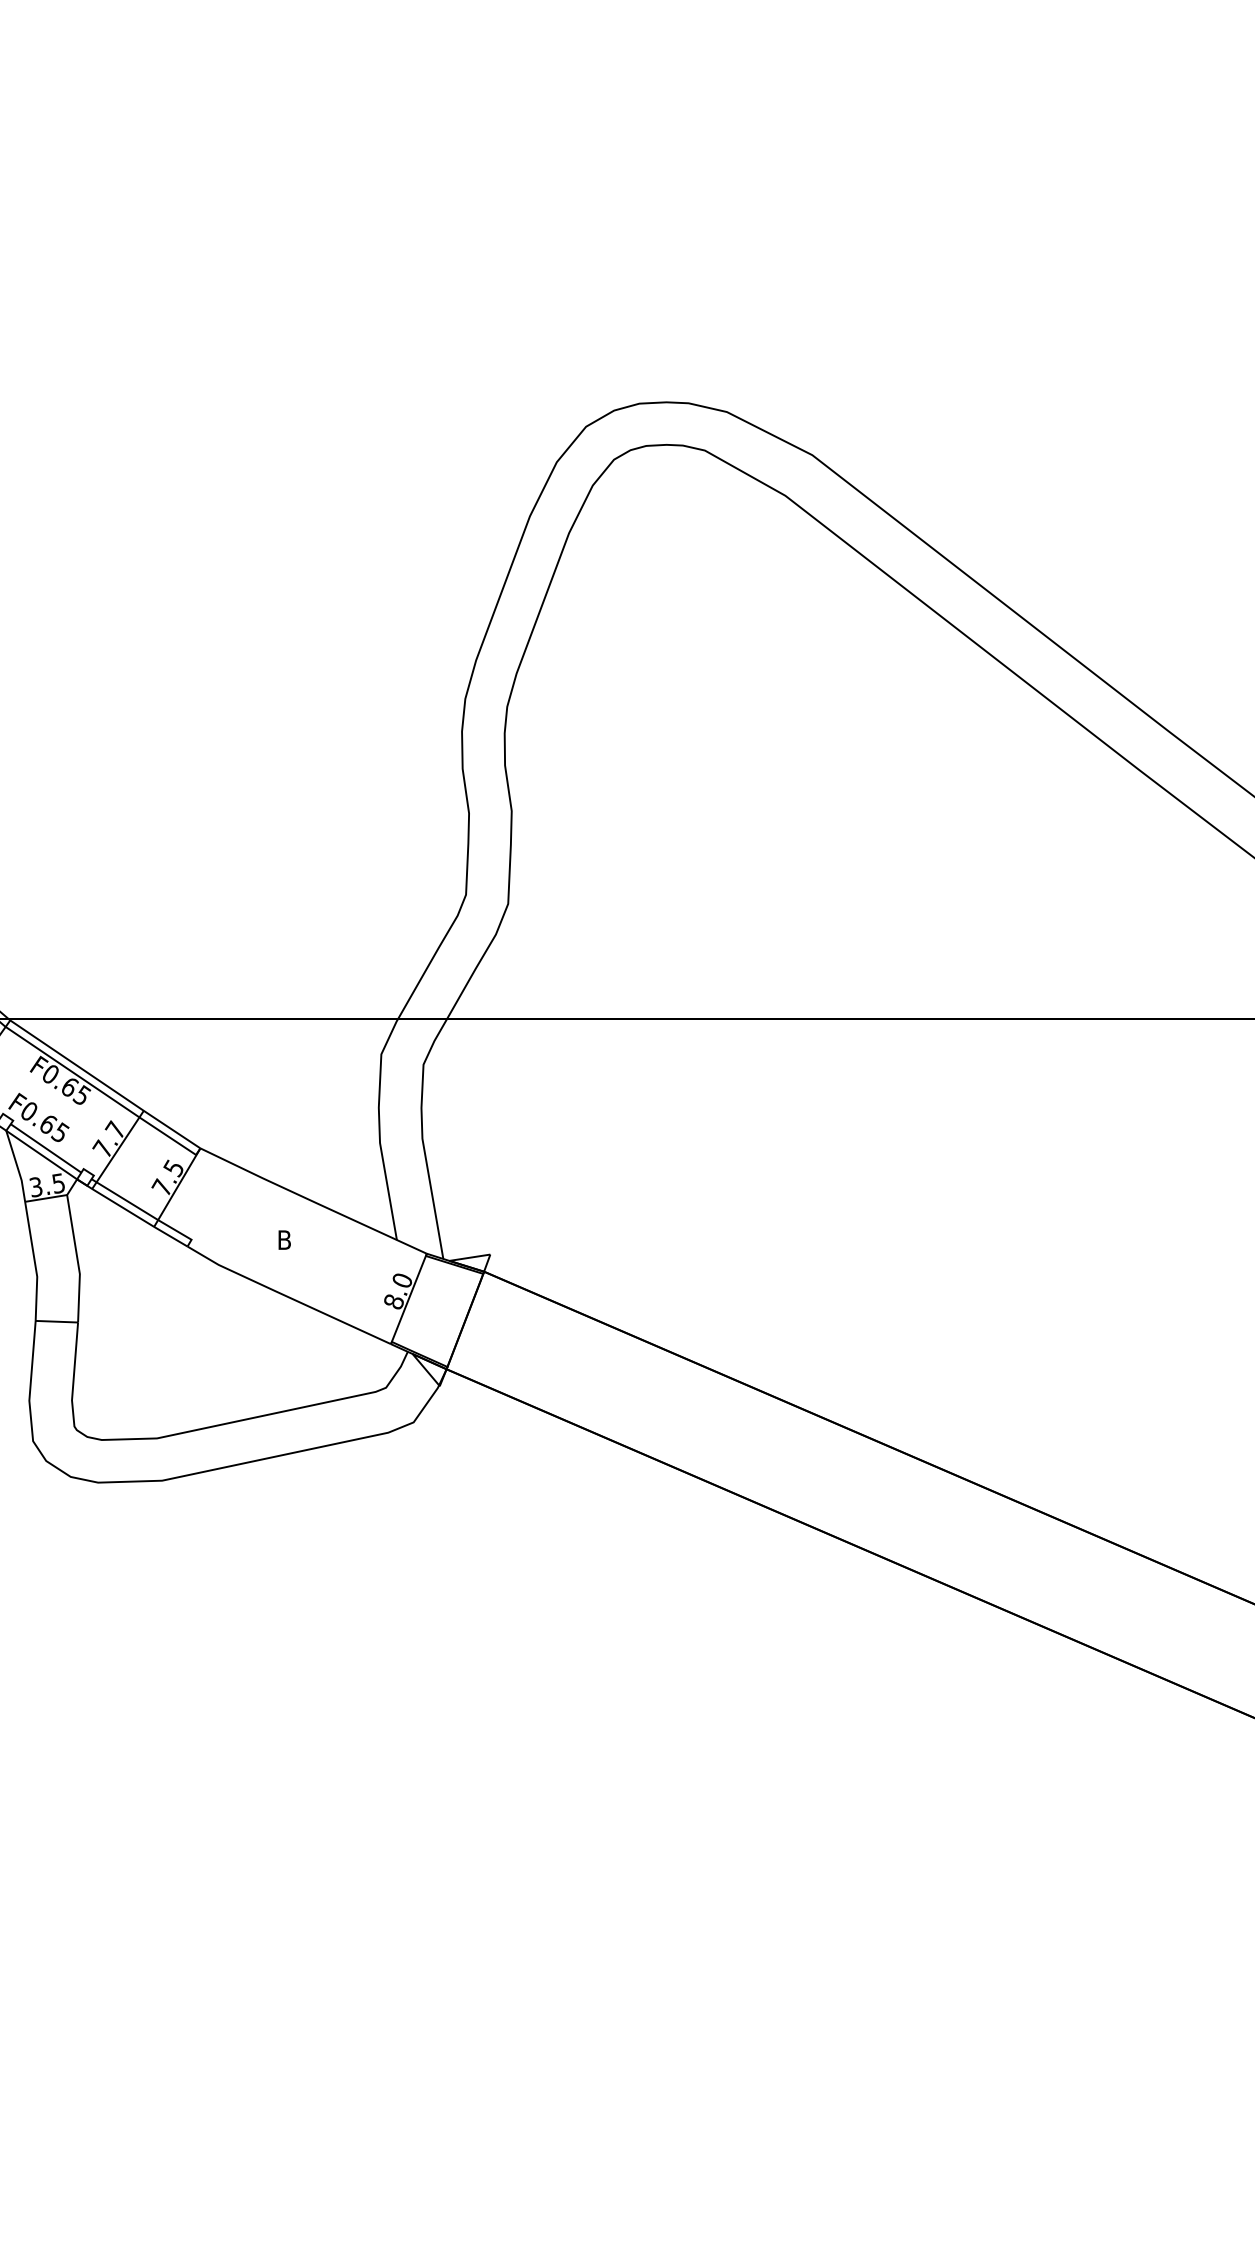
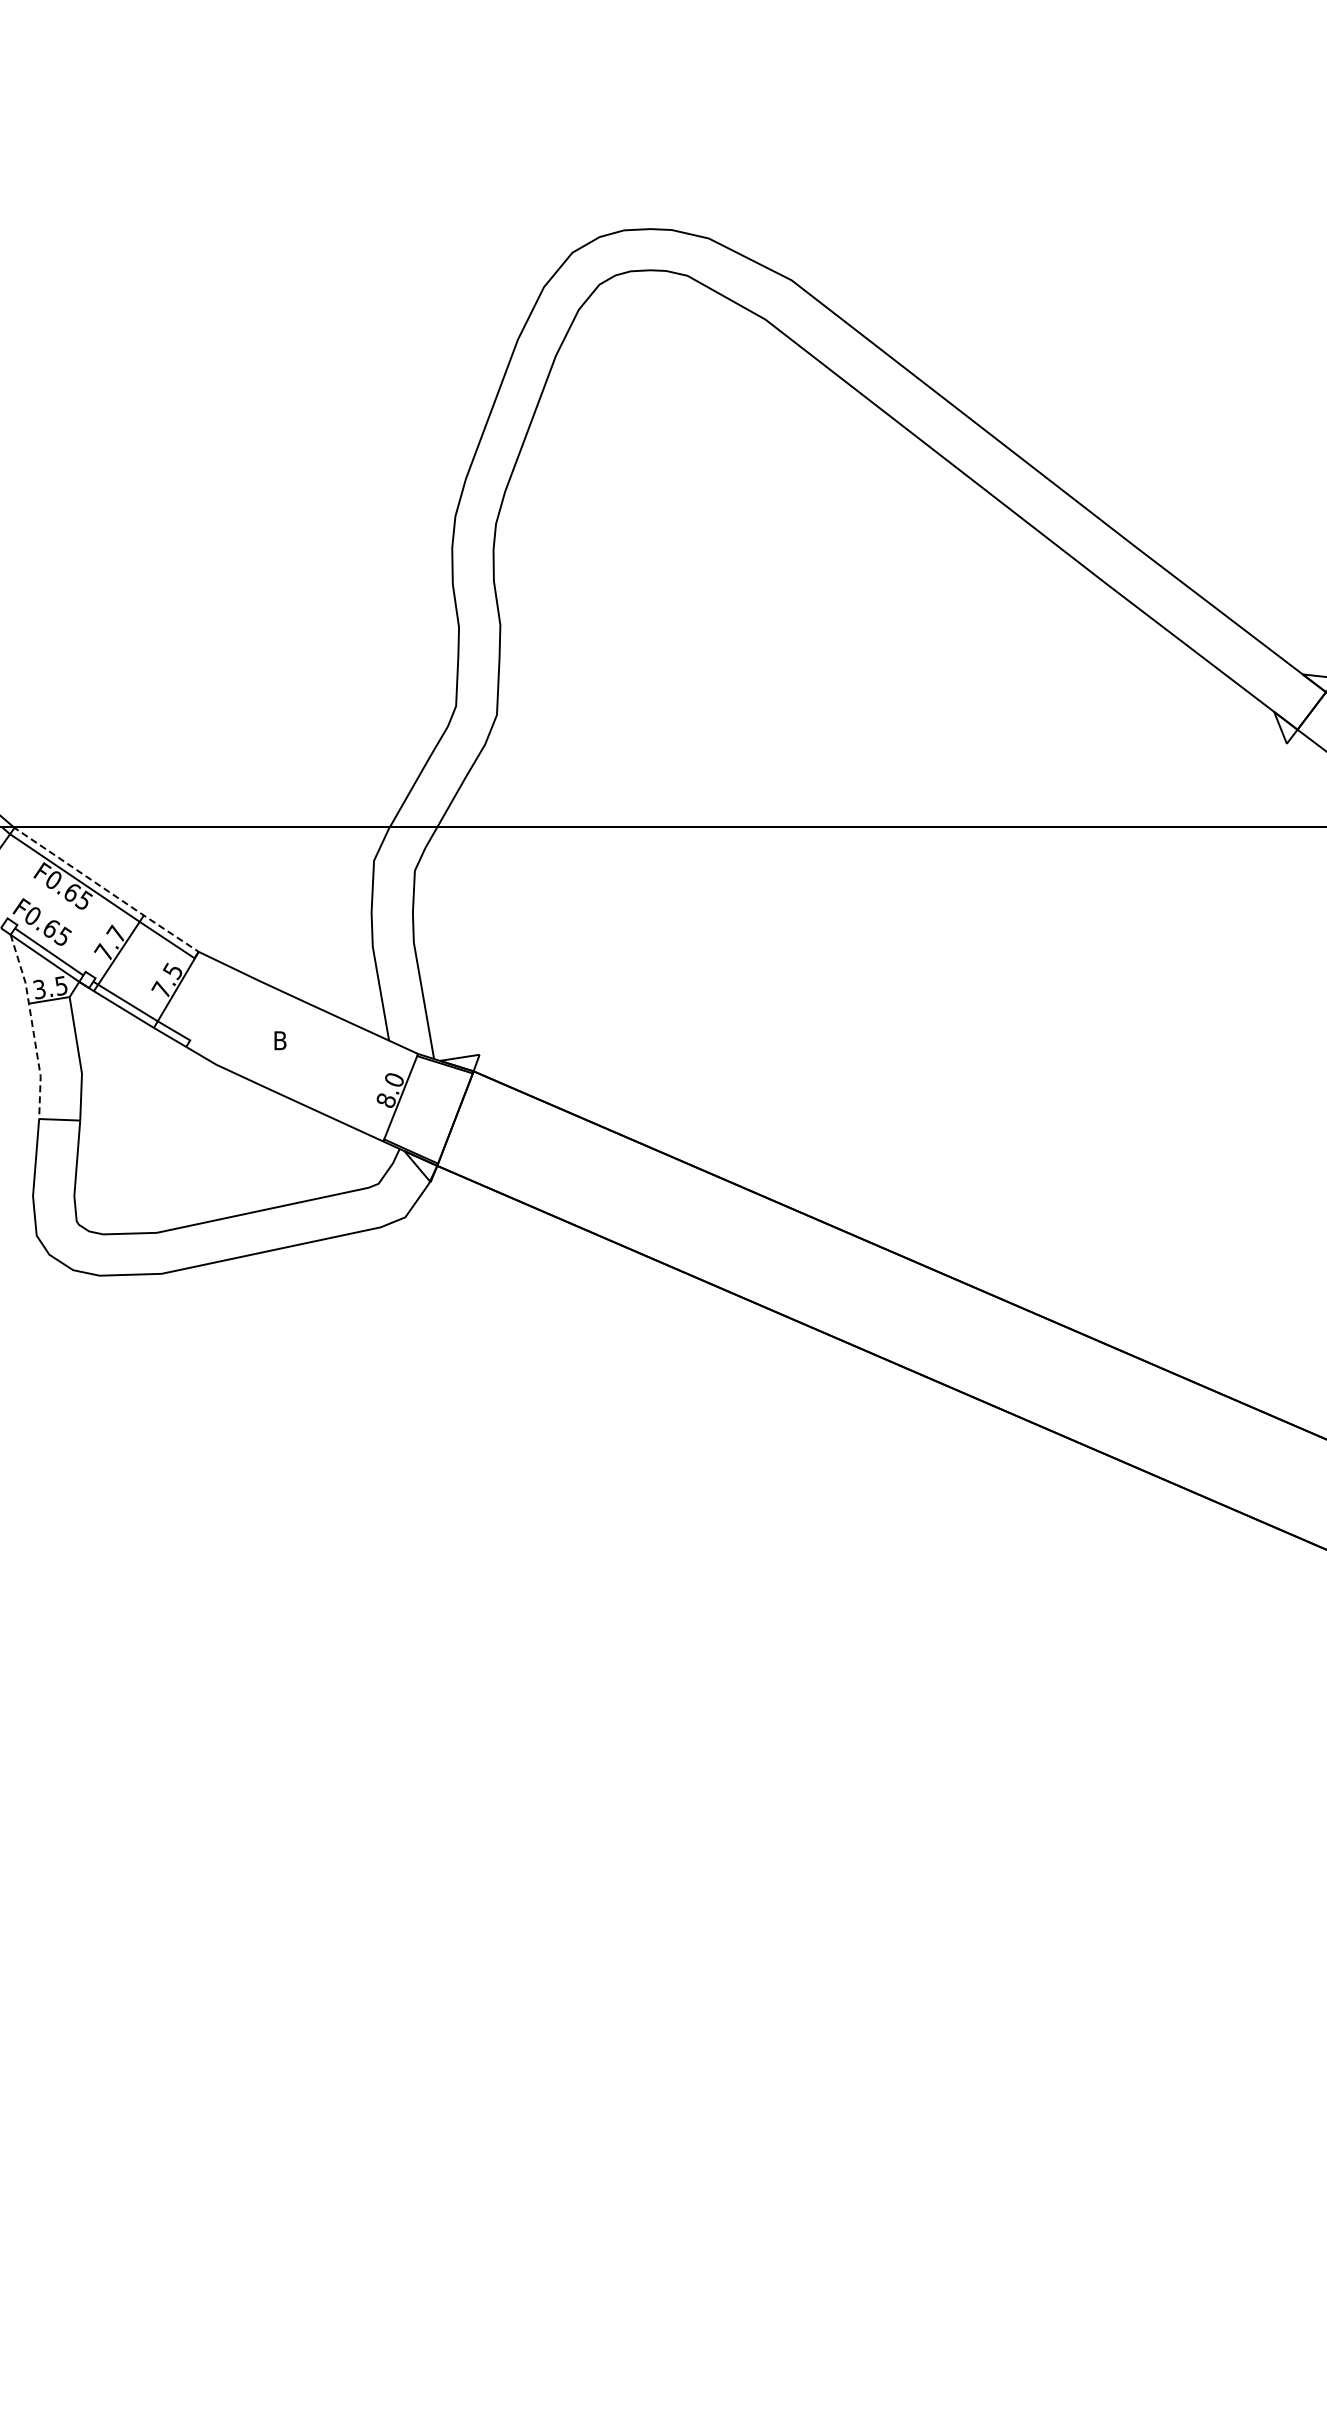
line: (104, 1084) -> (105, 889), solid -> dashed
line: (28, 1225) -> (32, 1026), solid -> dashed

